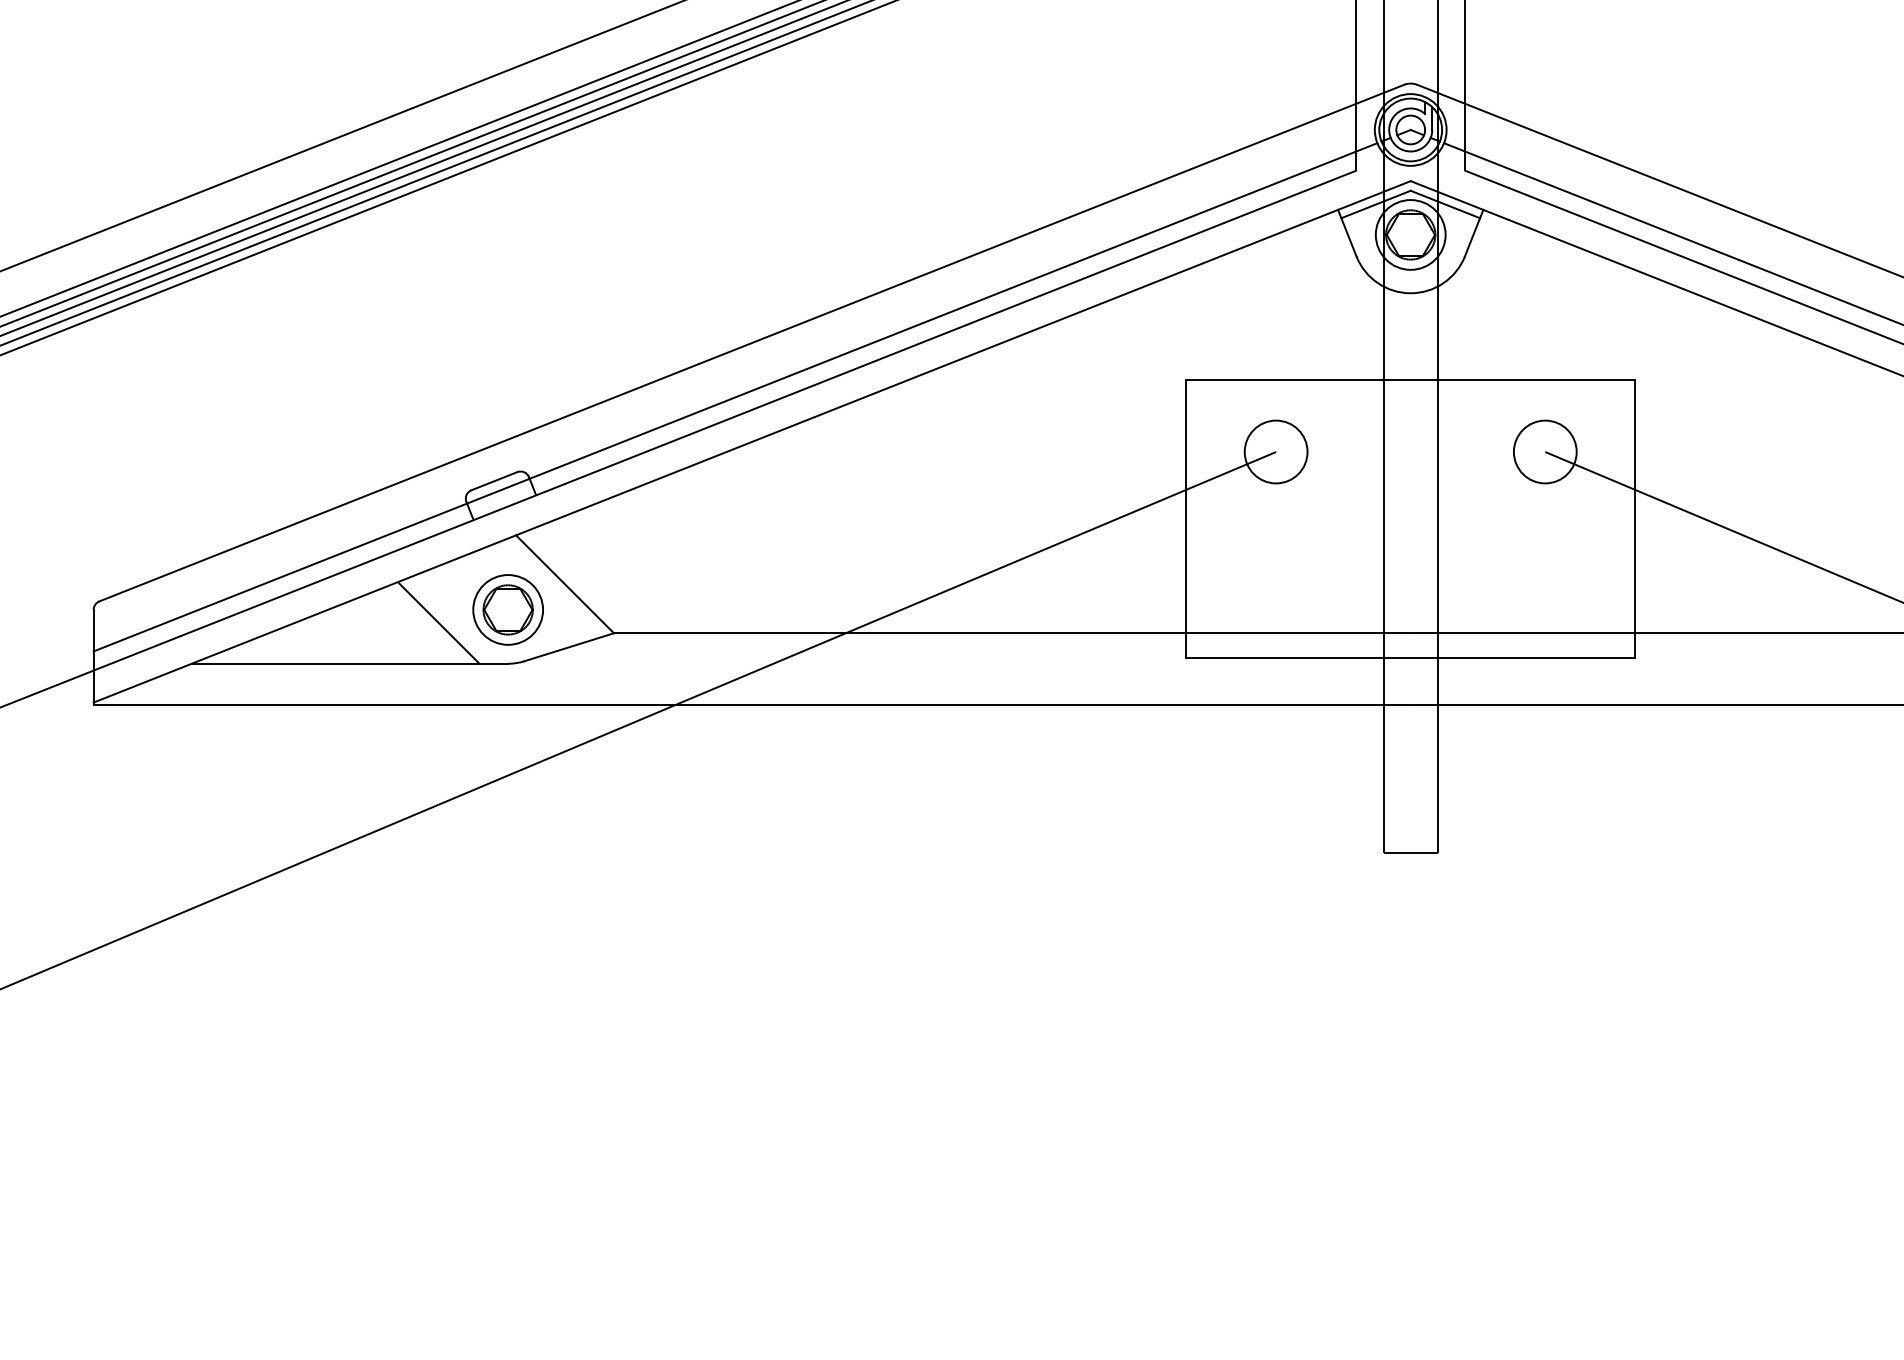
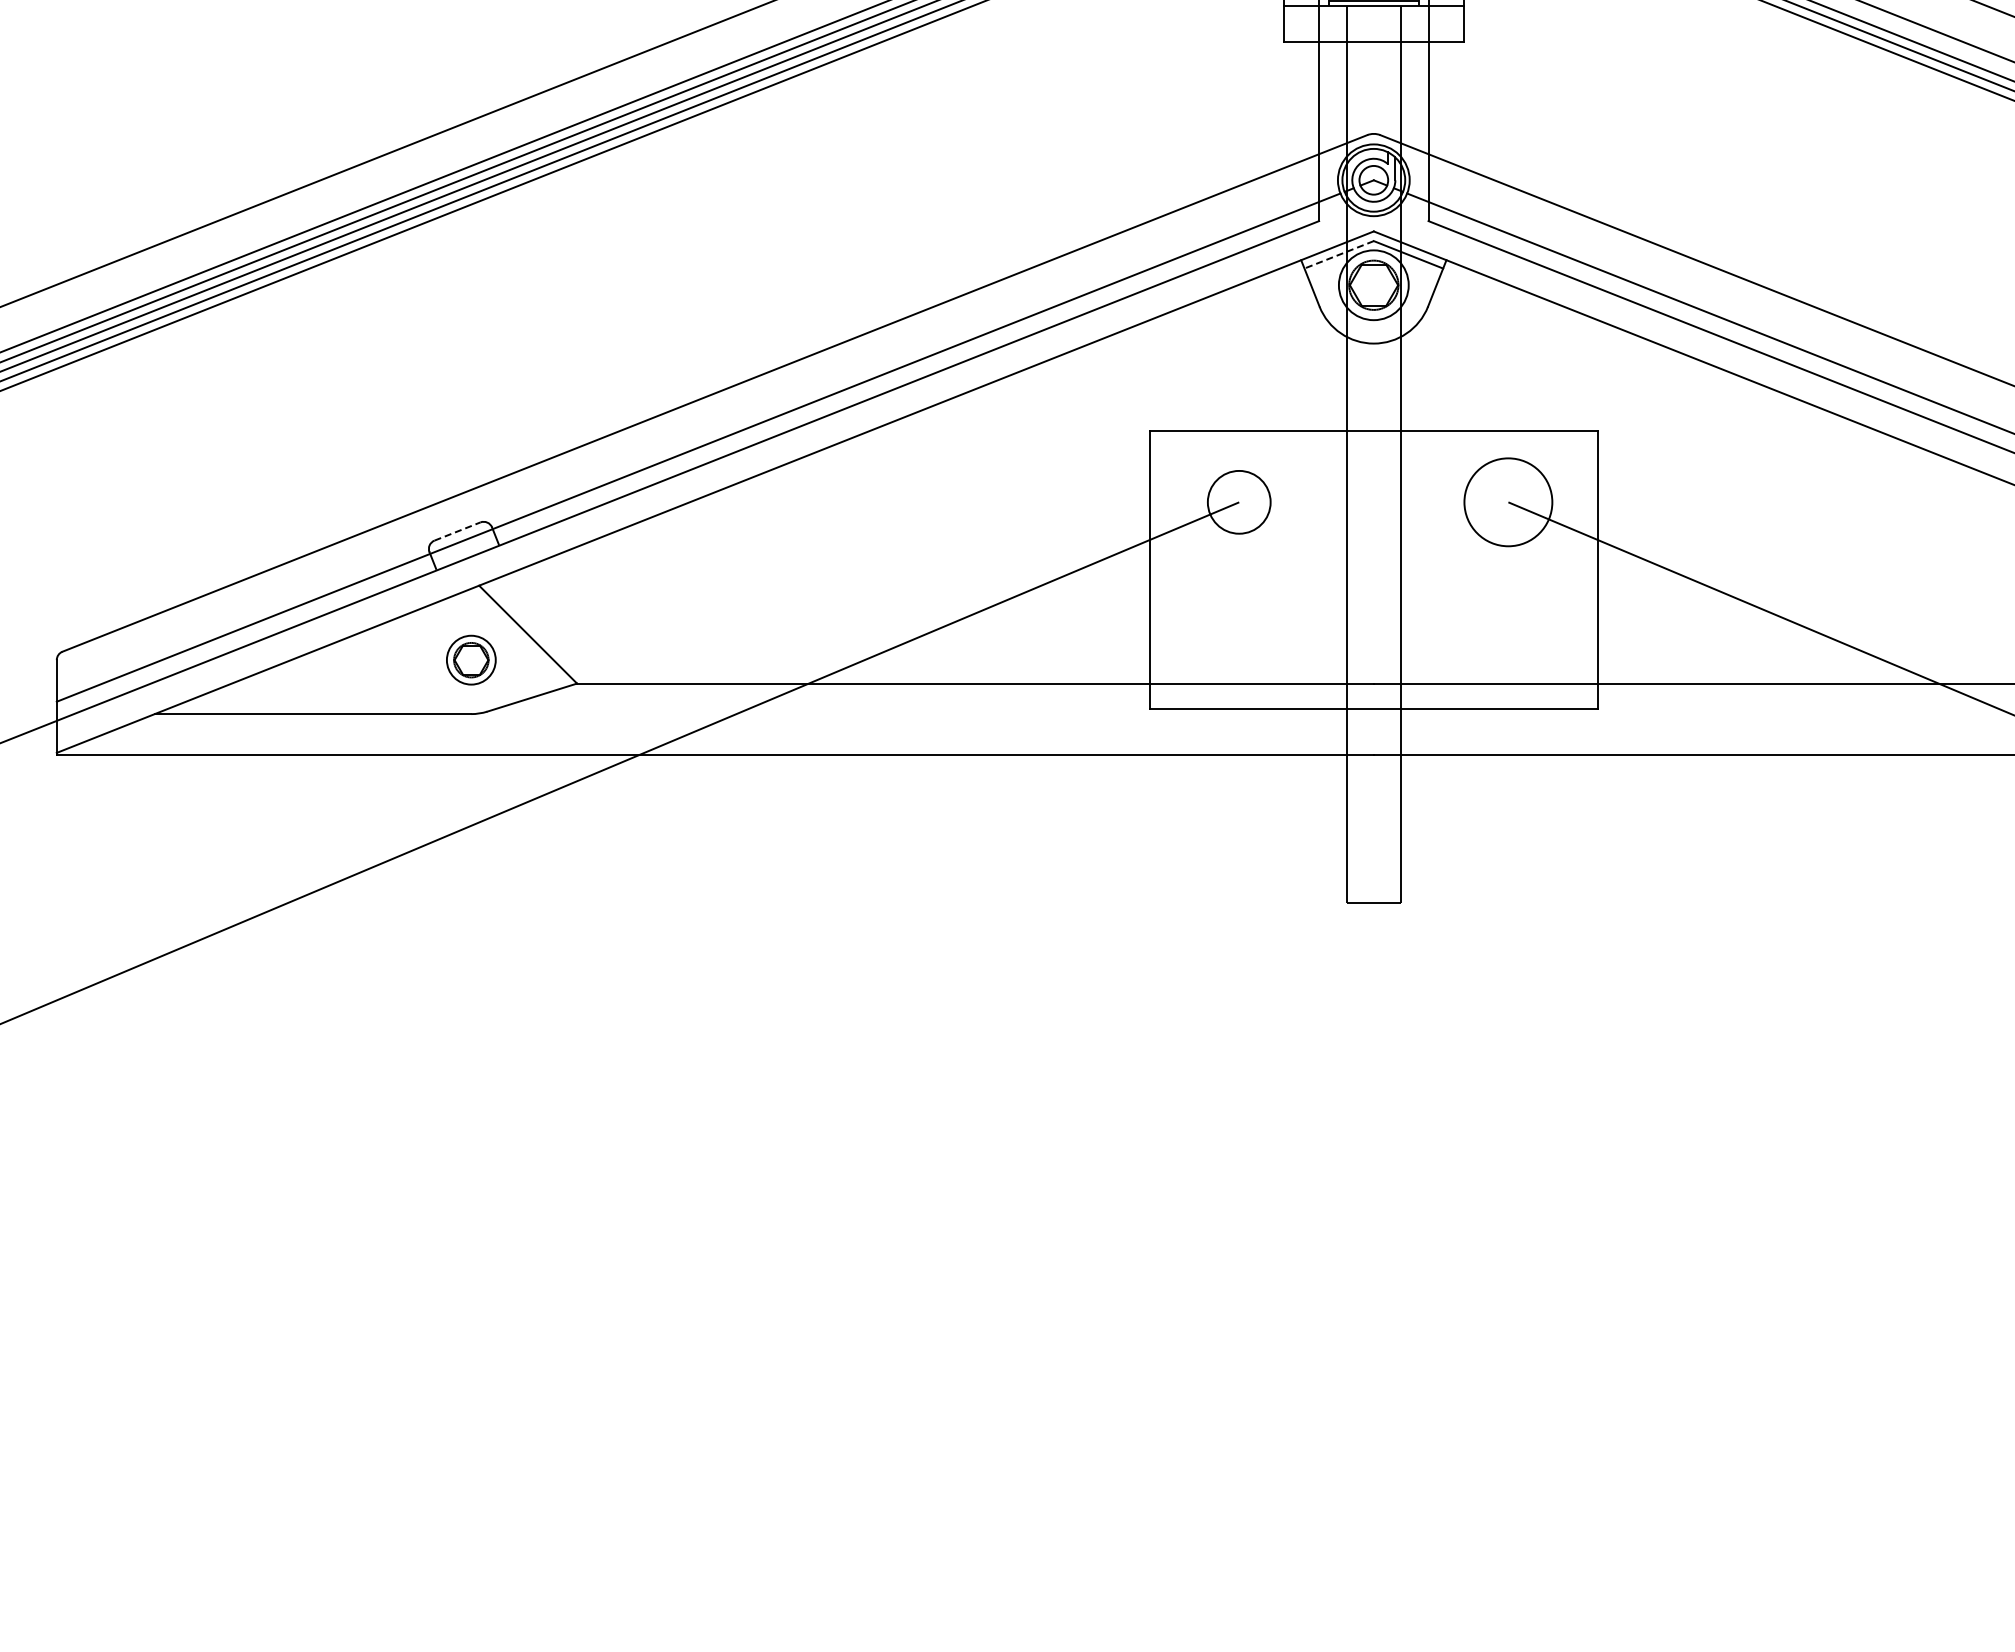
line: (1375, 205) -> (1338, 255), solid -> dashed
circle: (1545, 451) -> (1508, 501), size x1.4
line: (494, 481) -> (457, 531), solid -> dashed
part: (508, 609) -> (471, 659), size x0.7
line: (439, 623) -> (402, 673), removed

